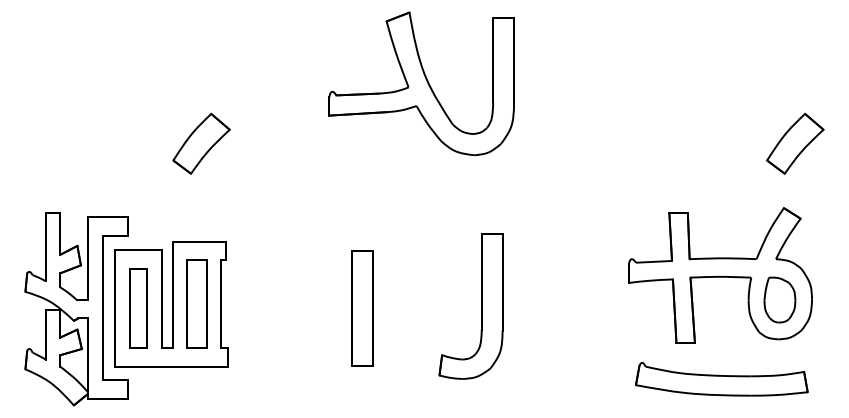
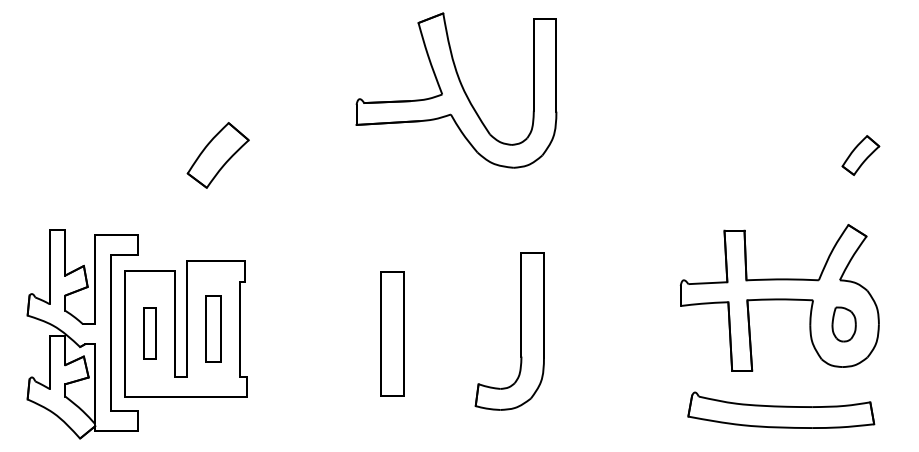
part: (795, 143) -> (860, 155), size x0.6
part: (779, 299) -> (843, 323), size x0.7
part: (196, 303) -> (212, 328), size x0.7
part: (138, 308) -> (149, 333), size x0.6

